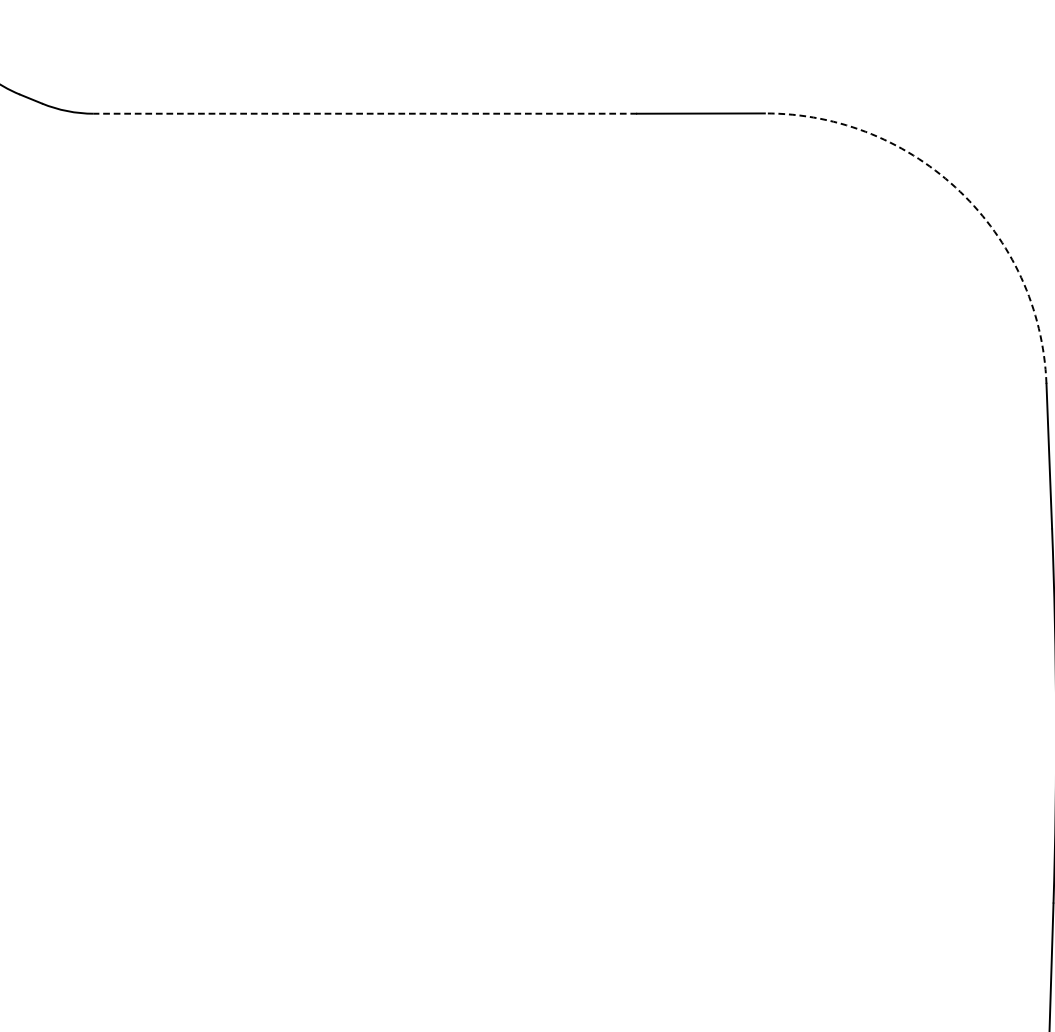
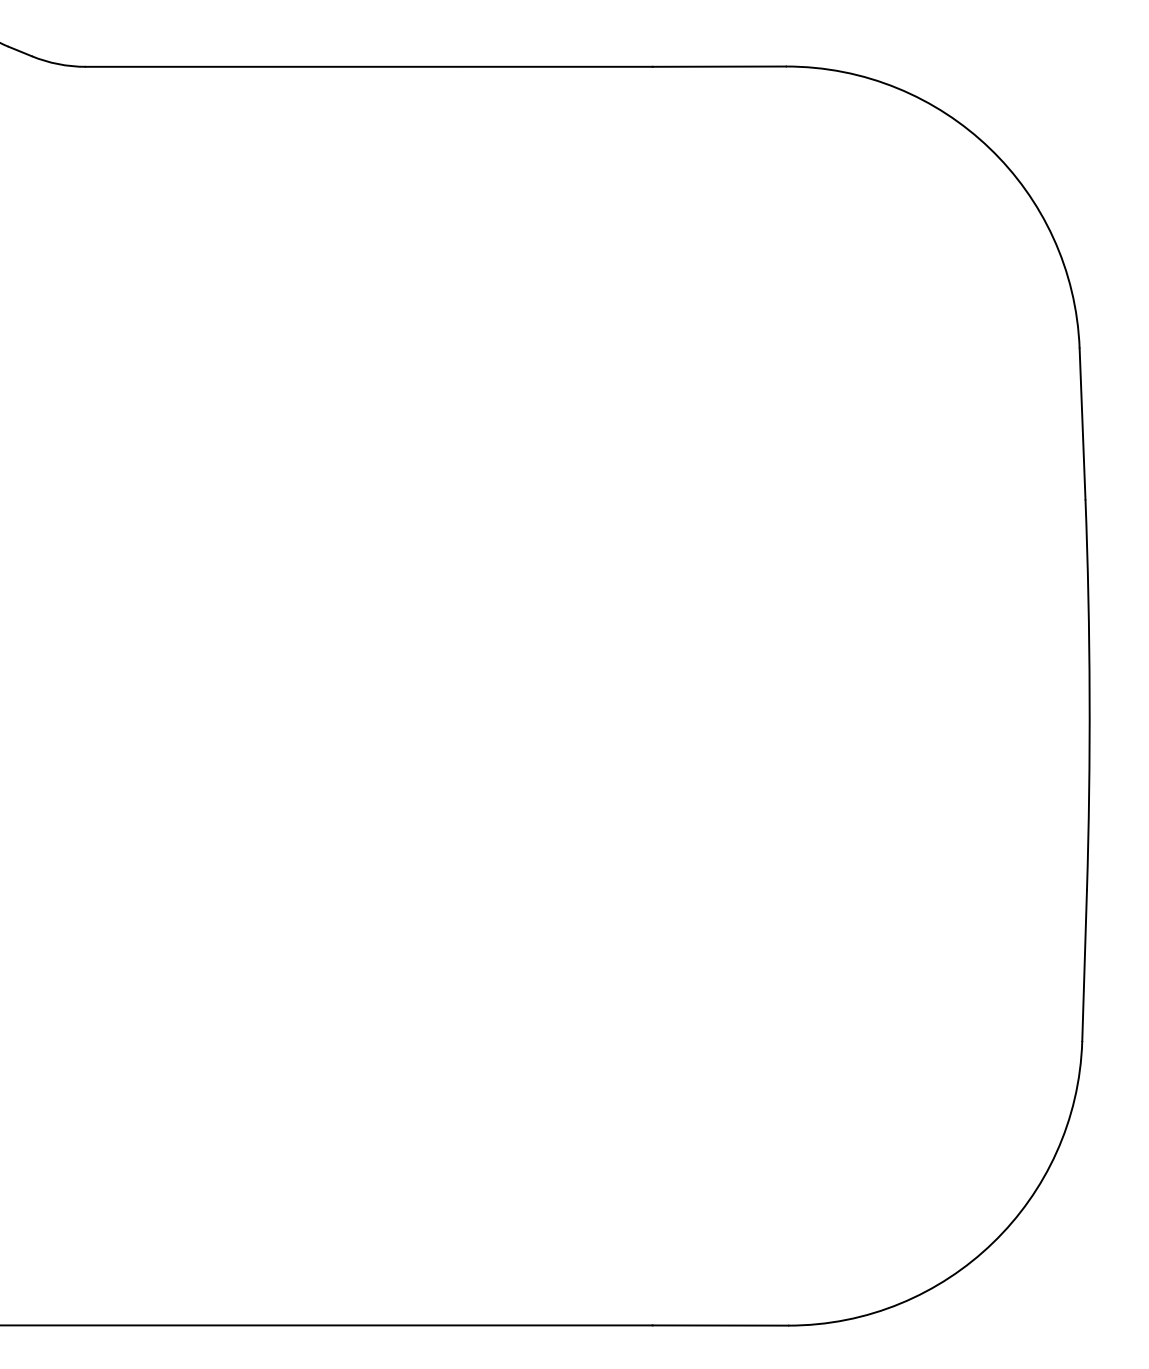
line: (364, 113) -> (368, 66), dashed -> solid
arc: (960, 192) -> (989, 148), dashed -> solid

